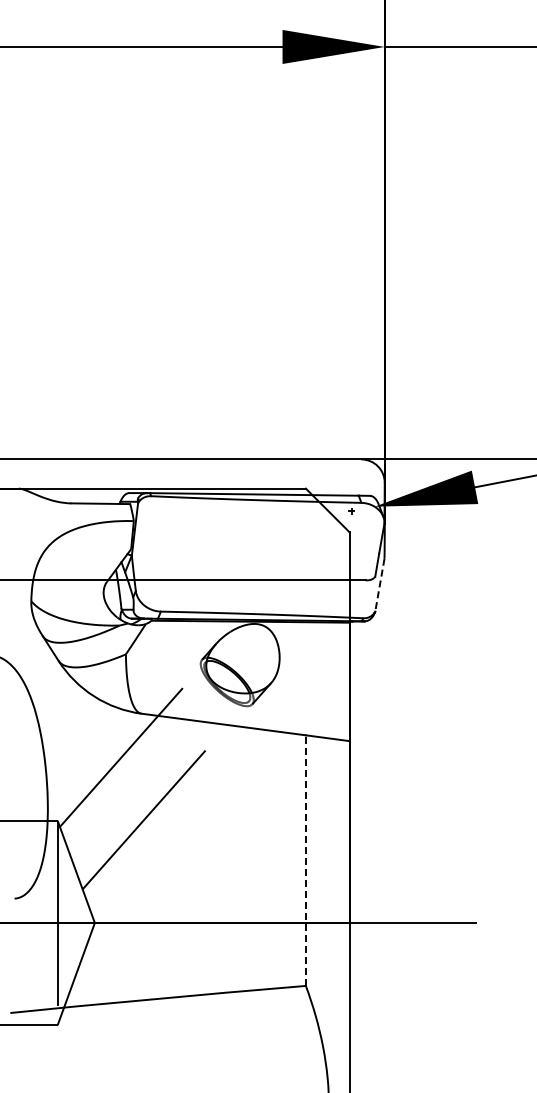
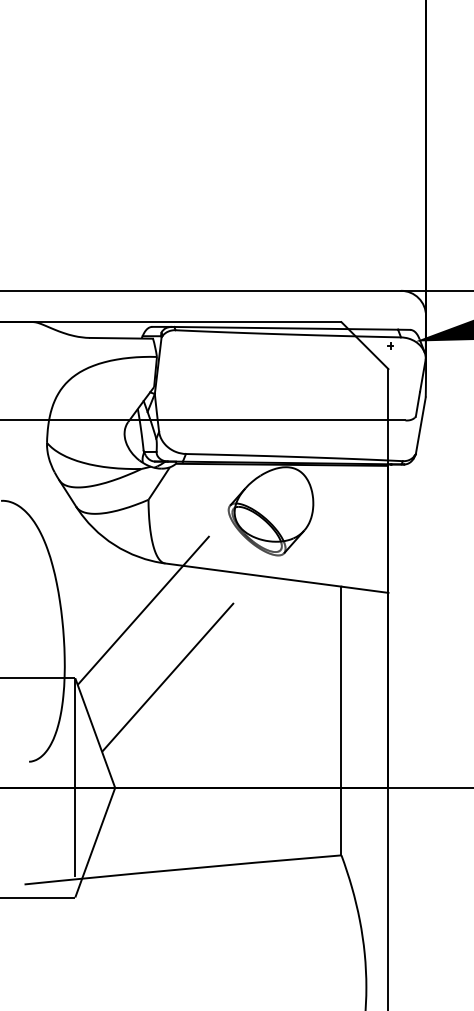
line: (379, 585) -> (420, 425), dashed -> solid
line: (305, 860) -> (341, 720), dashed -> solid

